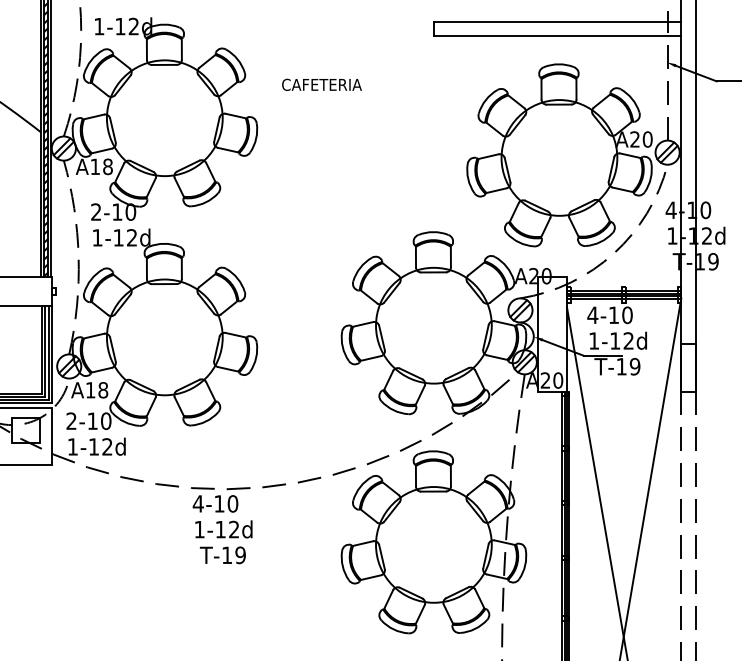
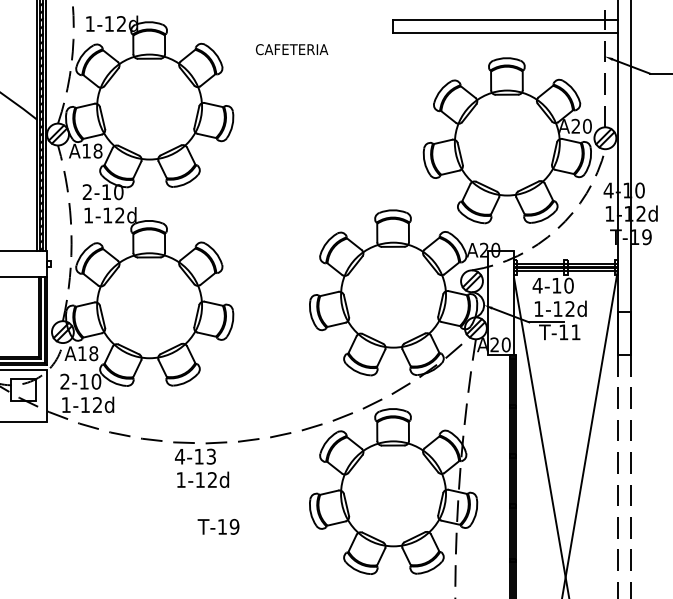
text: (321, 84) -> (291, 49), moved
text: (634, 366) -> (575, 332), T-19 -> T-11
text: (232, 503) -> (210, 456), 4-10 -> 4-13
text: (222, 555) -> (218, 527), moved

